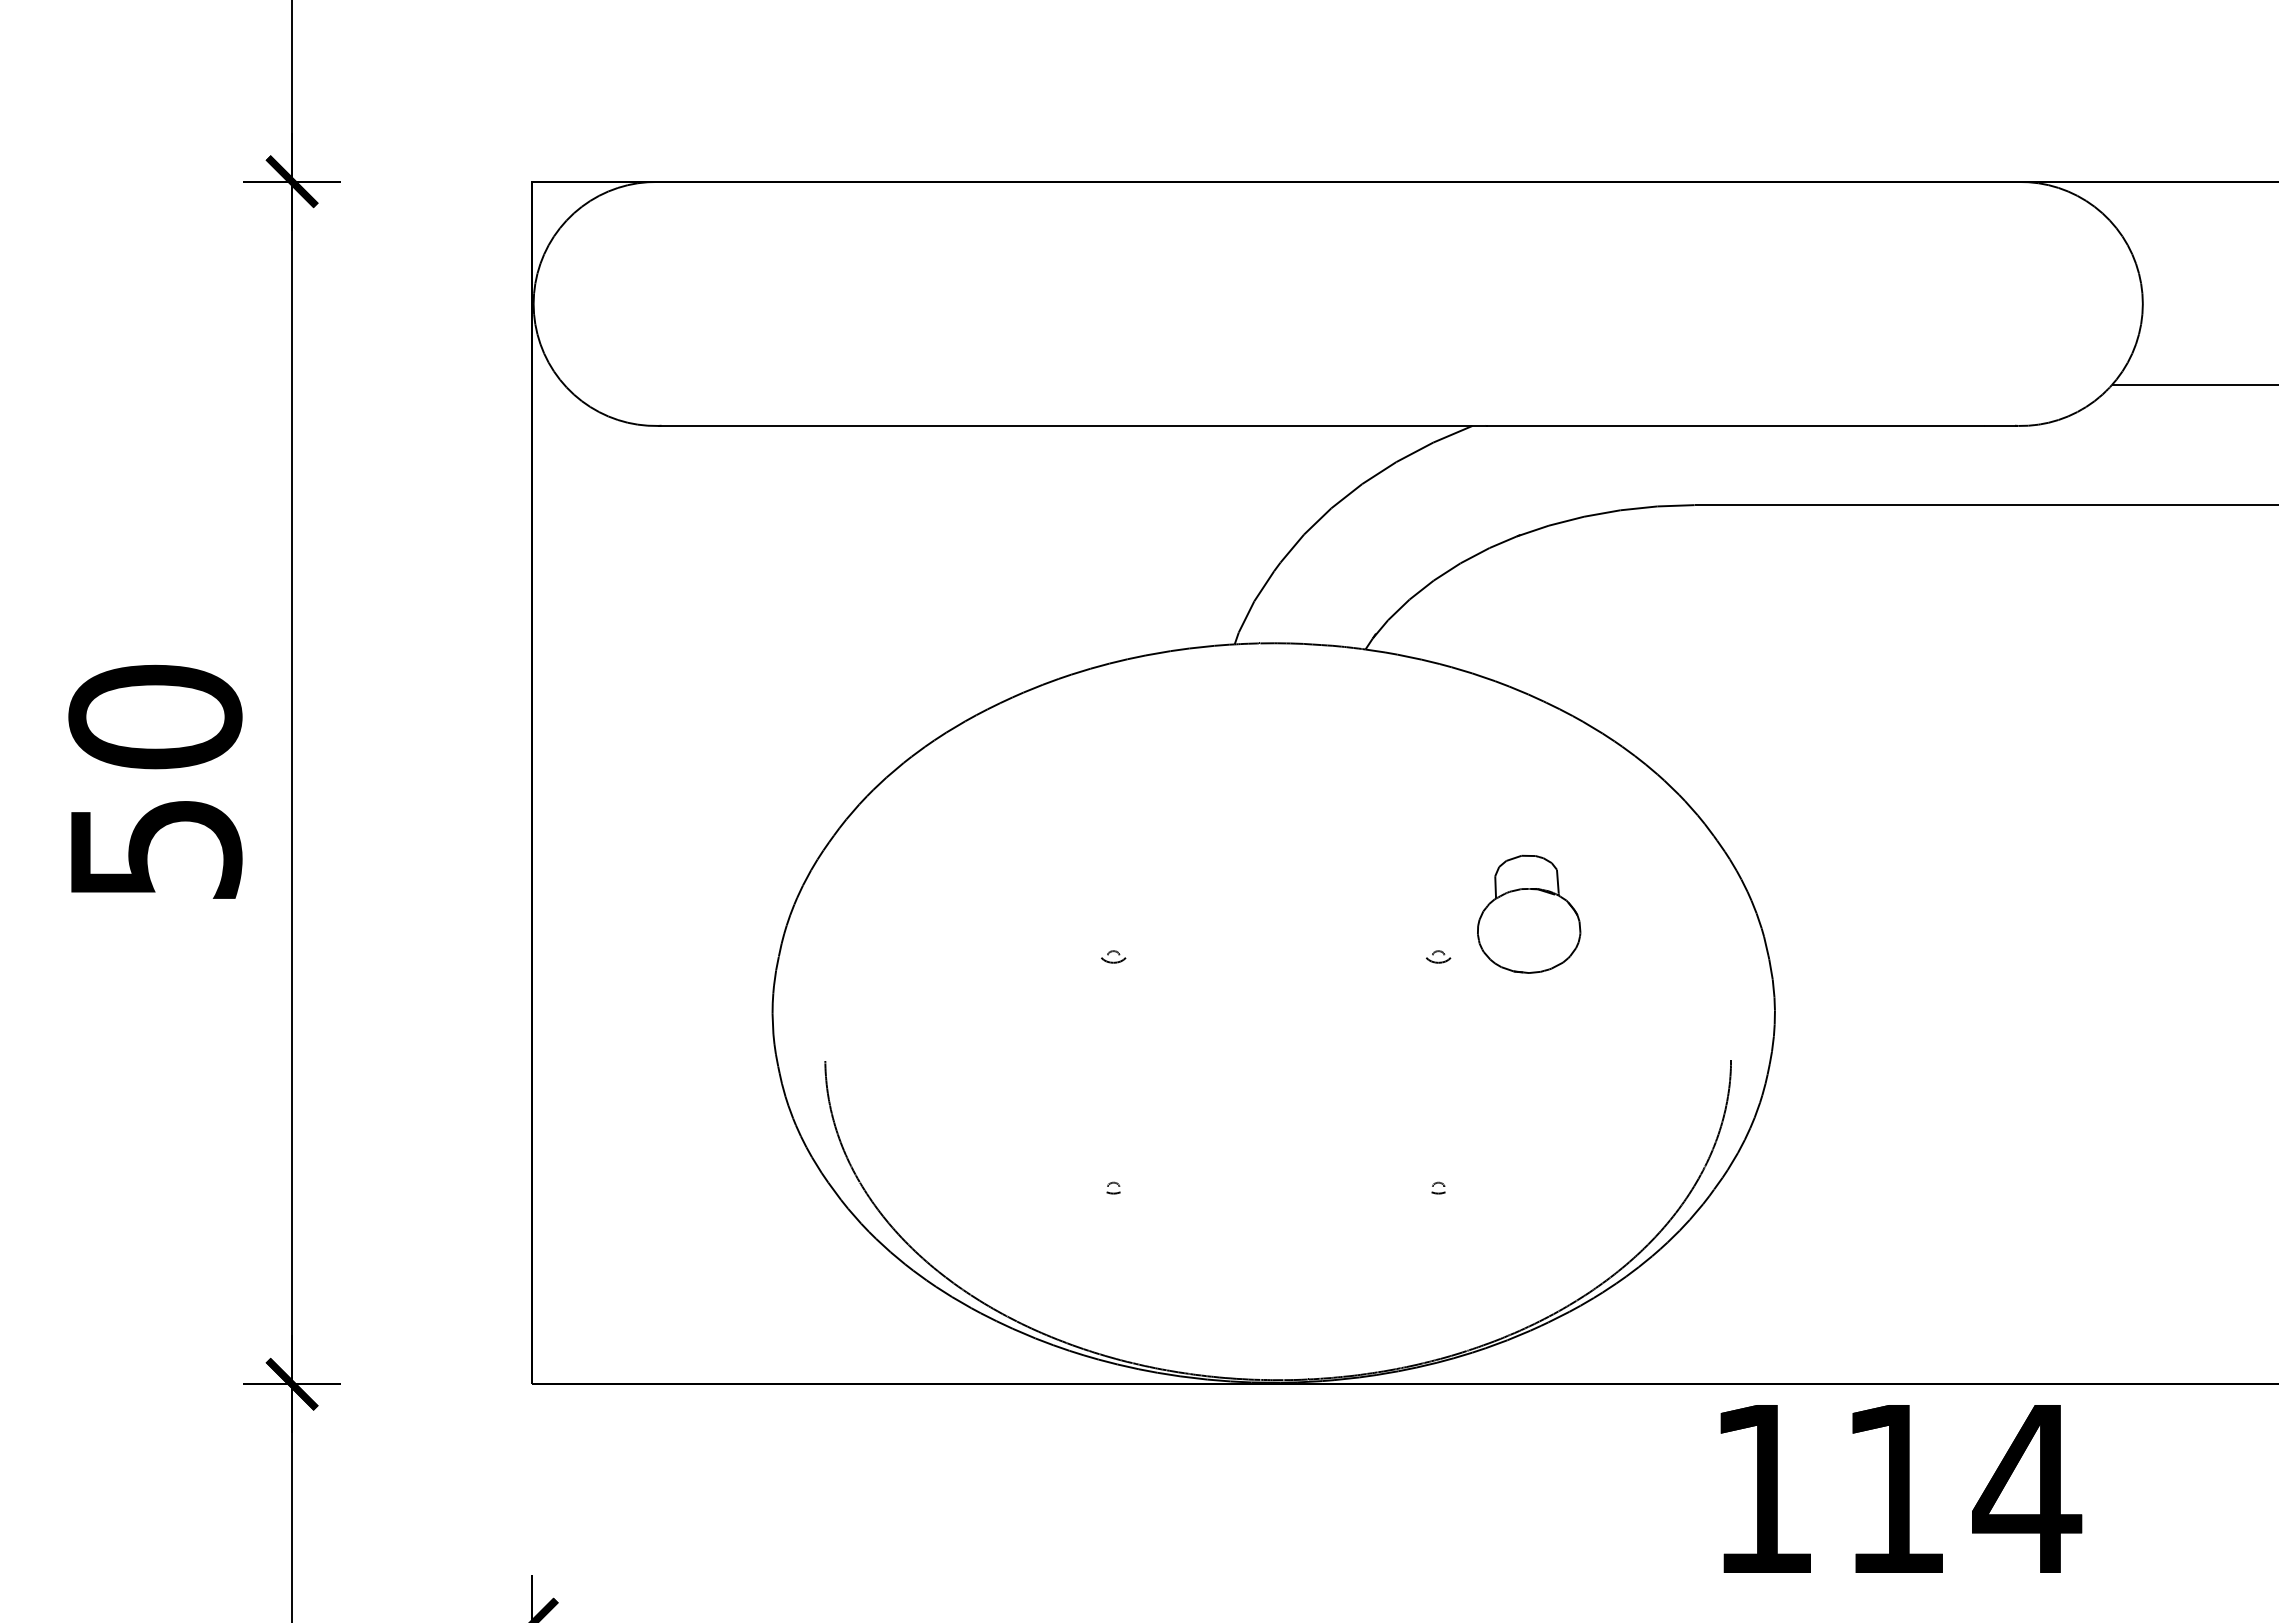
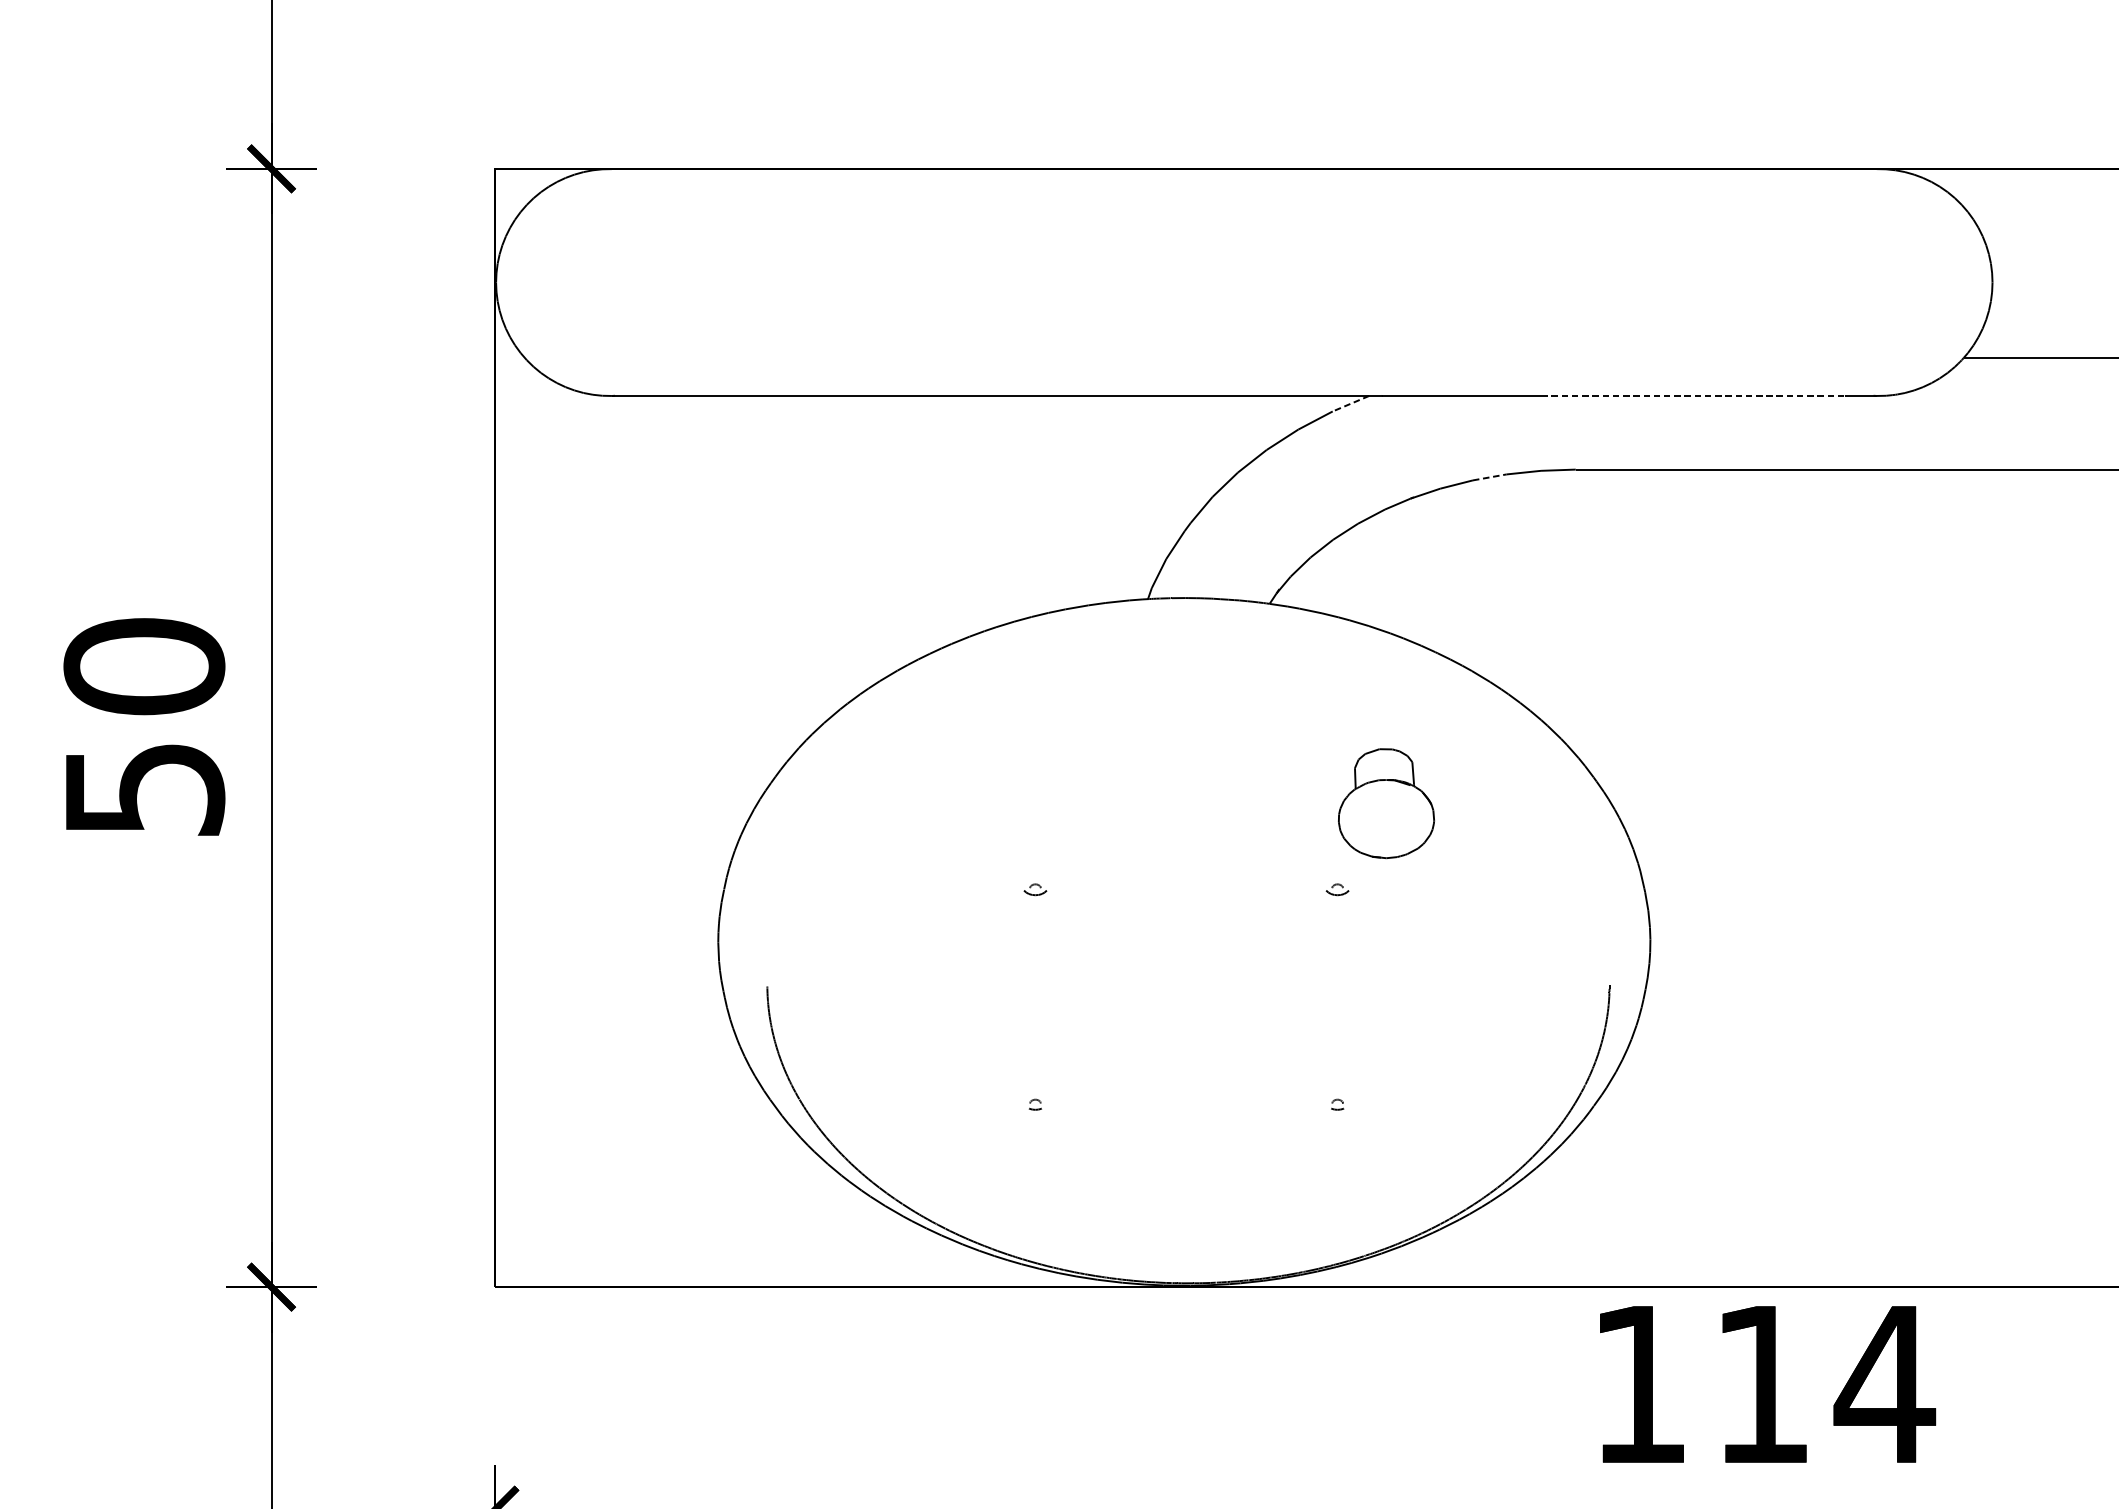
line: (1821, 425) -> (1693, 395), solid -> dashed
line: (1452, 434) -> (1350, 403), solid -> dashed
line: (1602, 513) -> (1490, 477), solid -> dashed
part: (1529, 913) -> (1386, 802), moved

